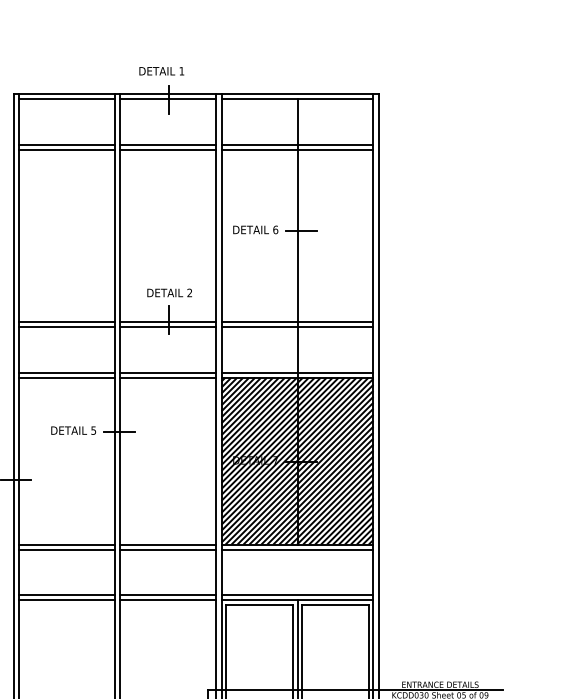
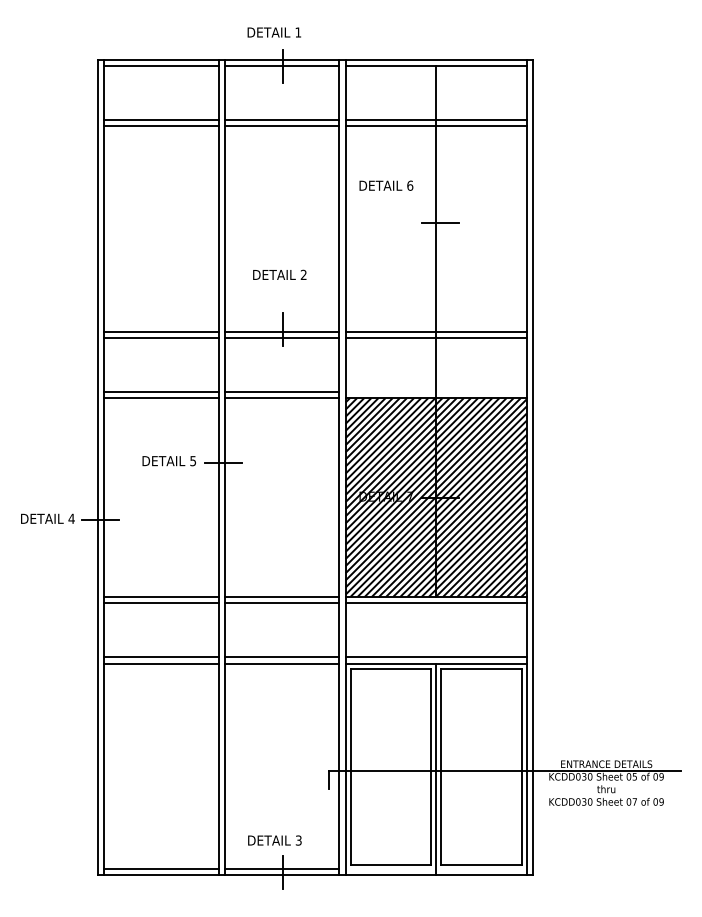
text: (255, 229) -> (386, 185), moved
text: (169, 292) -> (279, 274), moved
line: (296, 372) -> (435, 391), removed

